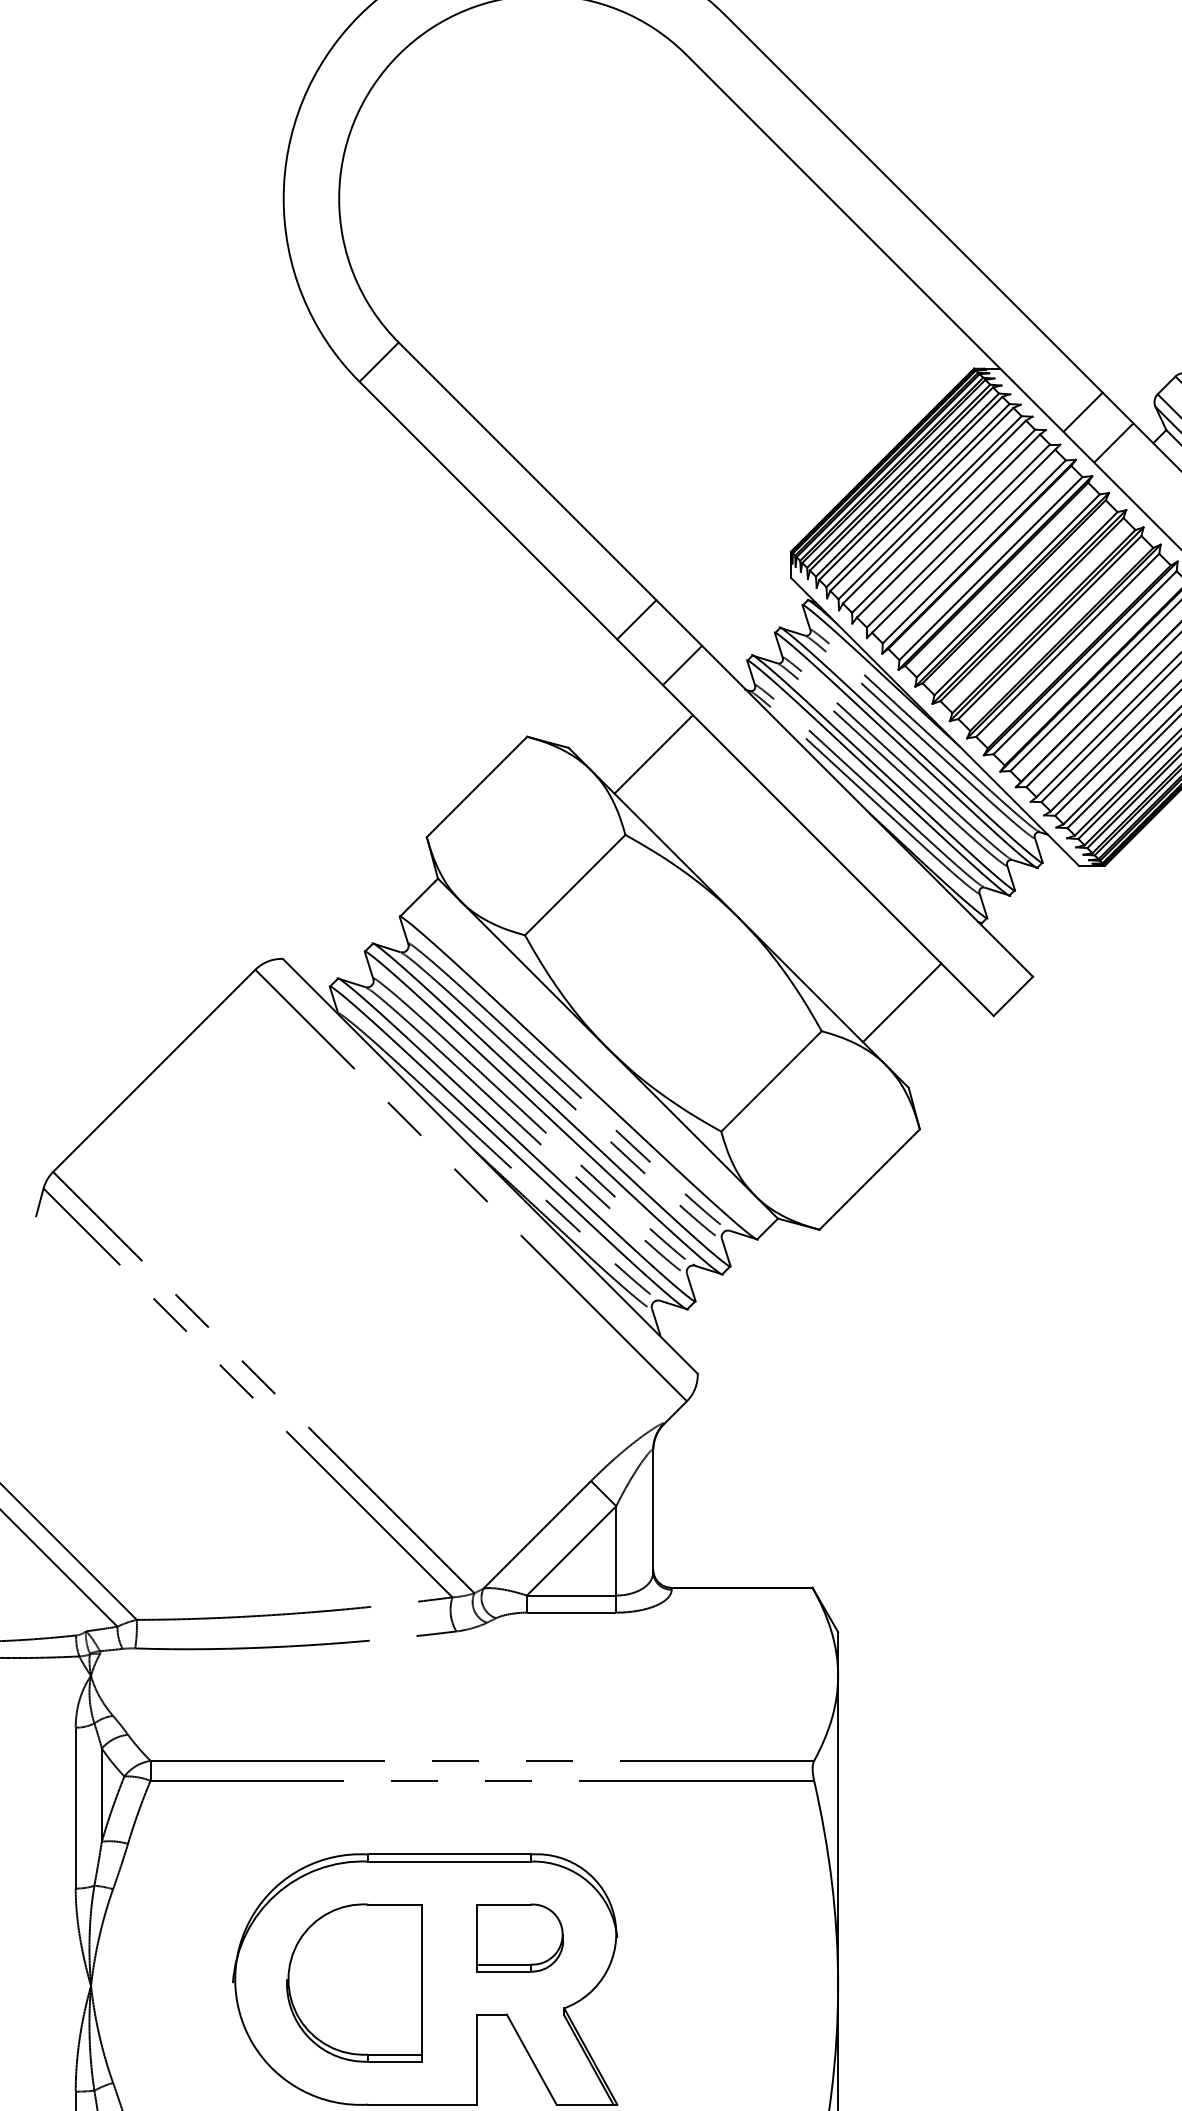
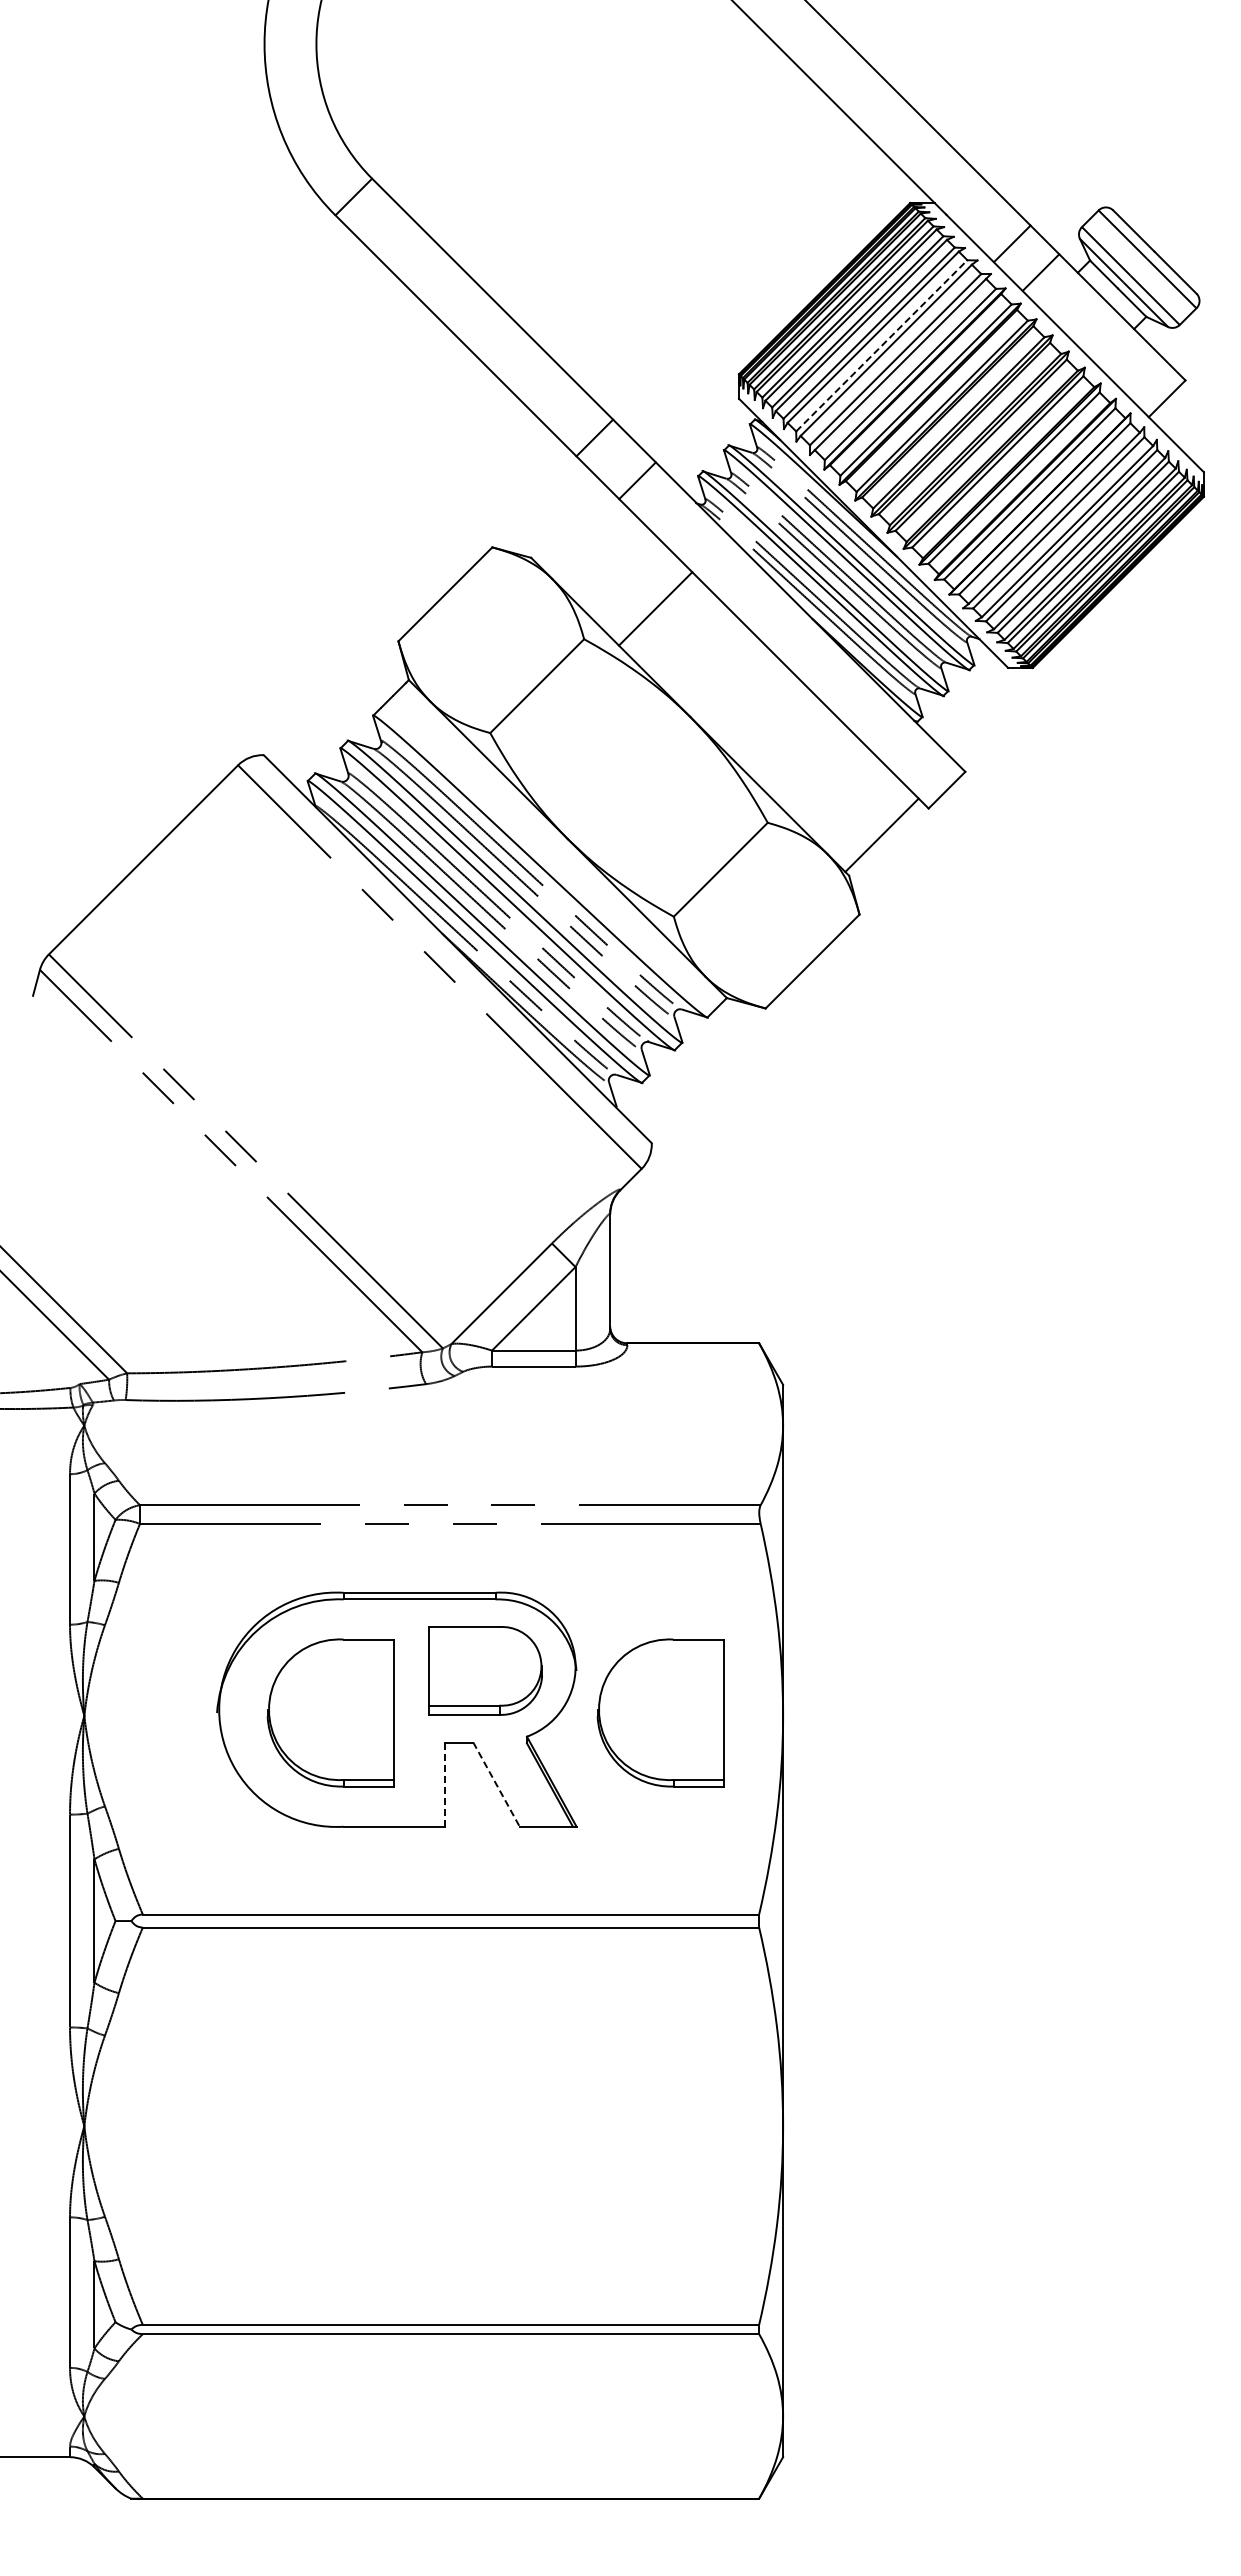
line: (944, 520) -> (882, 345), solid -> dashed
line: (653, 753) -> (655, 608), moved
line: (901, 1003) -> (881, 835), moved
part: (519, 1937) -> (485, 1670), size x1.4
part: (707, 1982) -> (660, 1712), added
line: (476, 2059) -> (444, 1784), solid -> dashed
line: (531, 2060) -> (496, 1785), solid -> dashed

